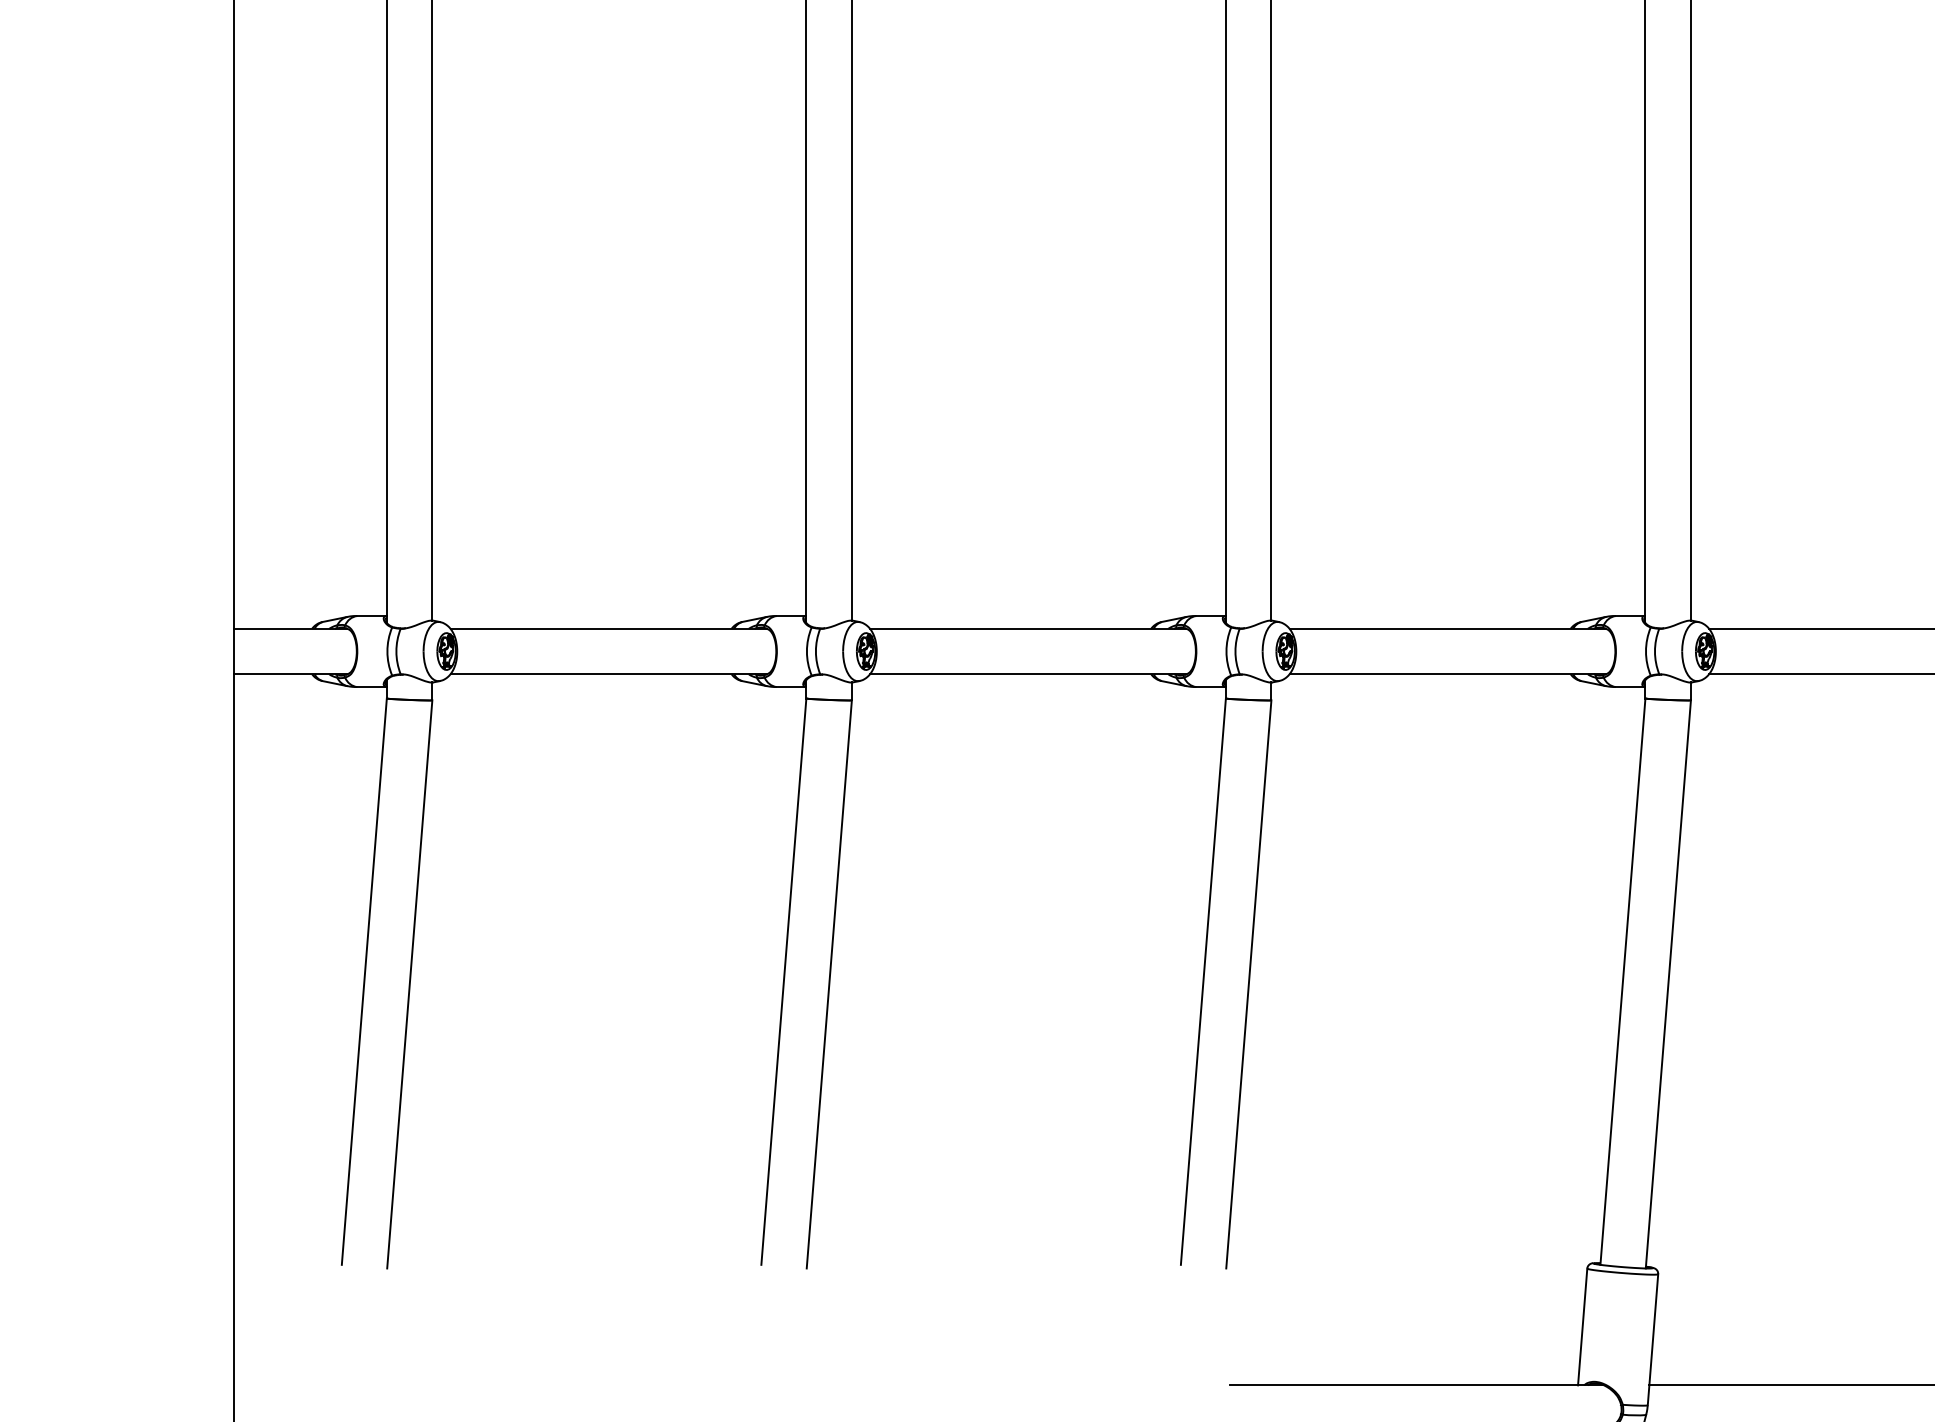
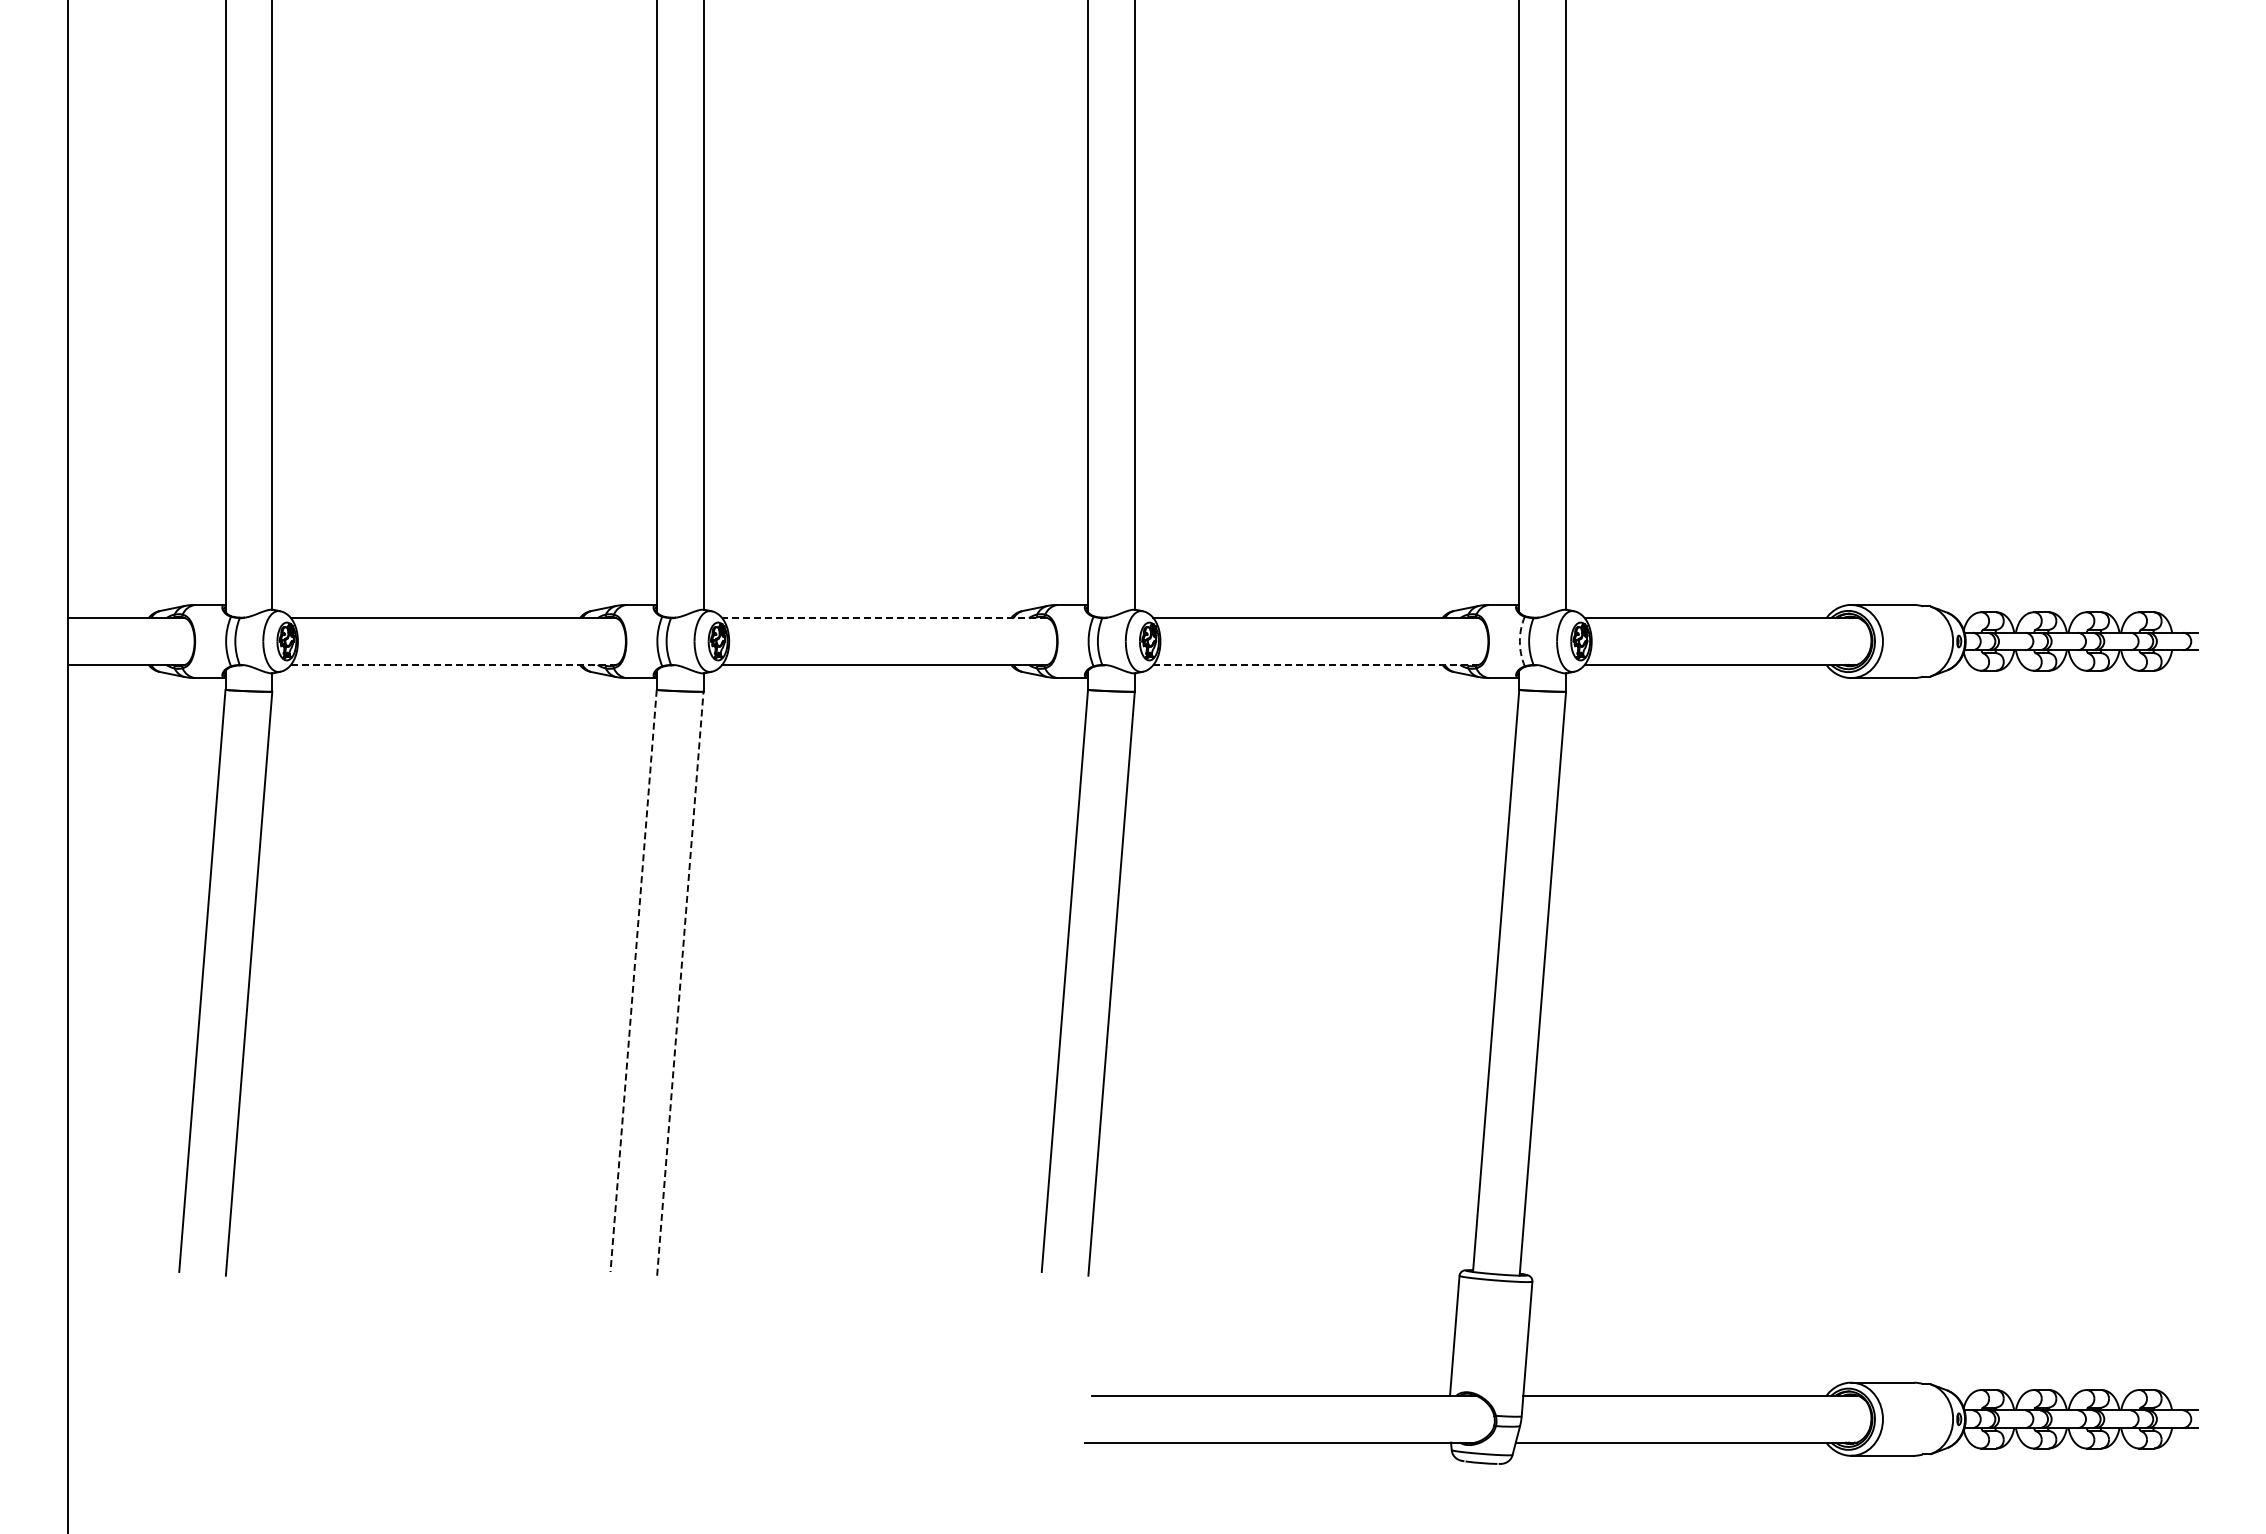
line: (1027, 629) -> (884, 618), solid -> dashed
arc: (1645, 651) -> (1519, 641), solid -> dashed
line: (608, 673) -> (453, 664), solid -> dashed
line: (1448, 673) -> (1316, 664), solid -> dashed
line: (783, 982) -> (633, 981), solid -> dashed
line: (829, 984) -> (680, 983), solid -> dashed

